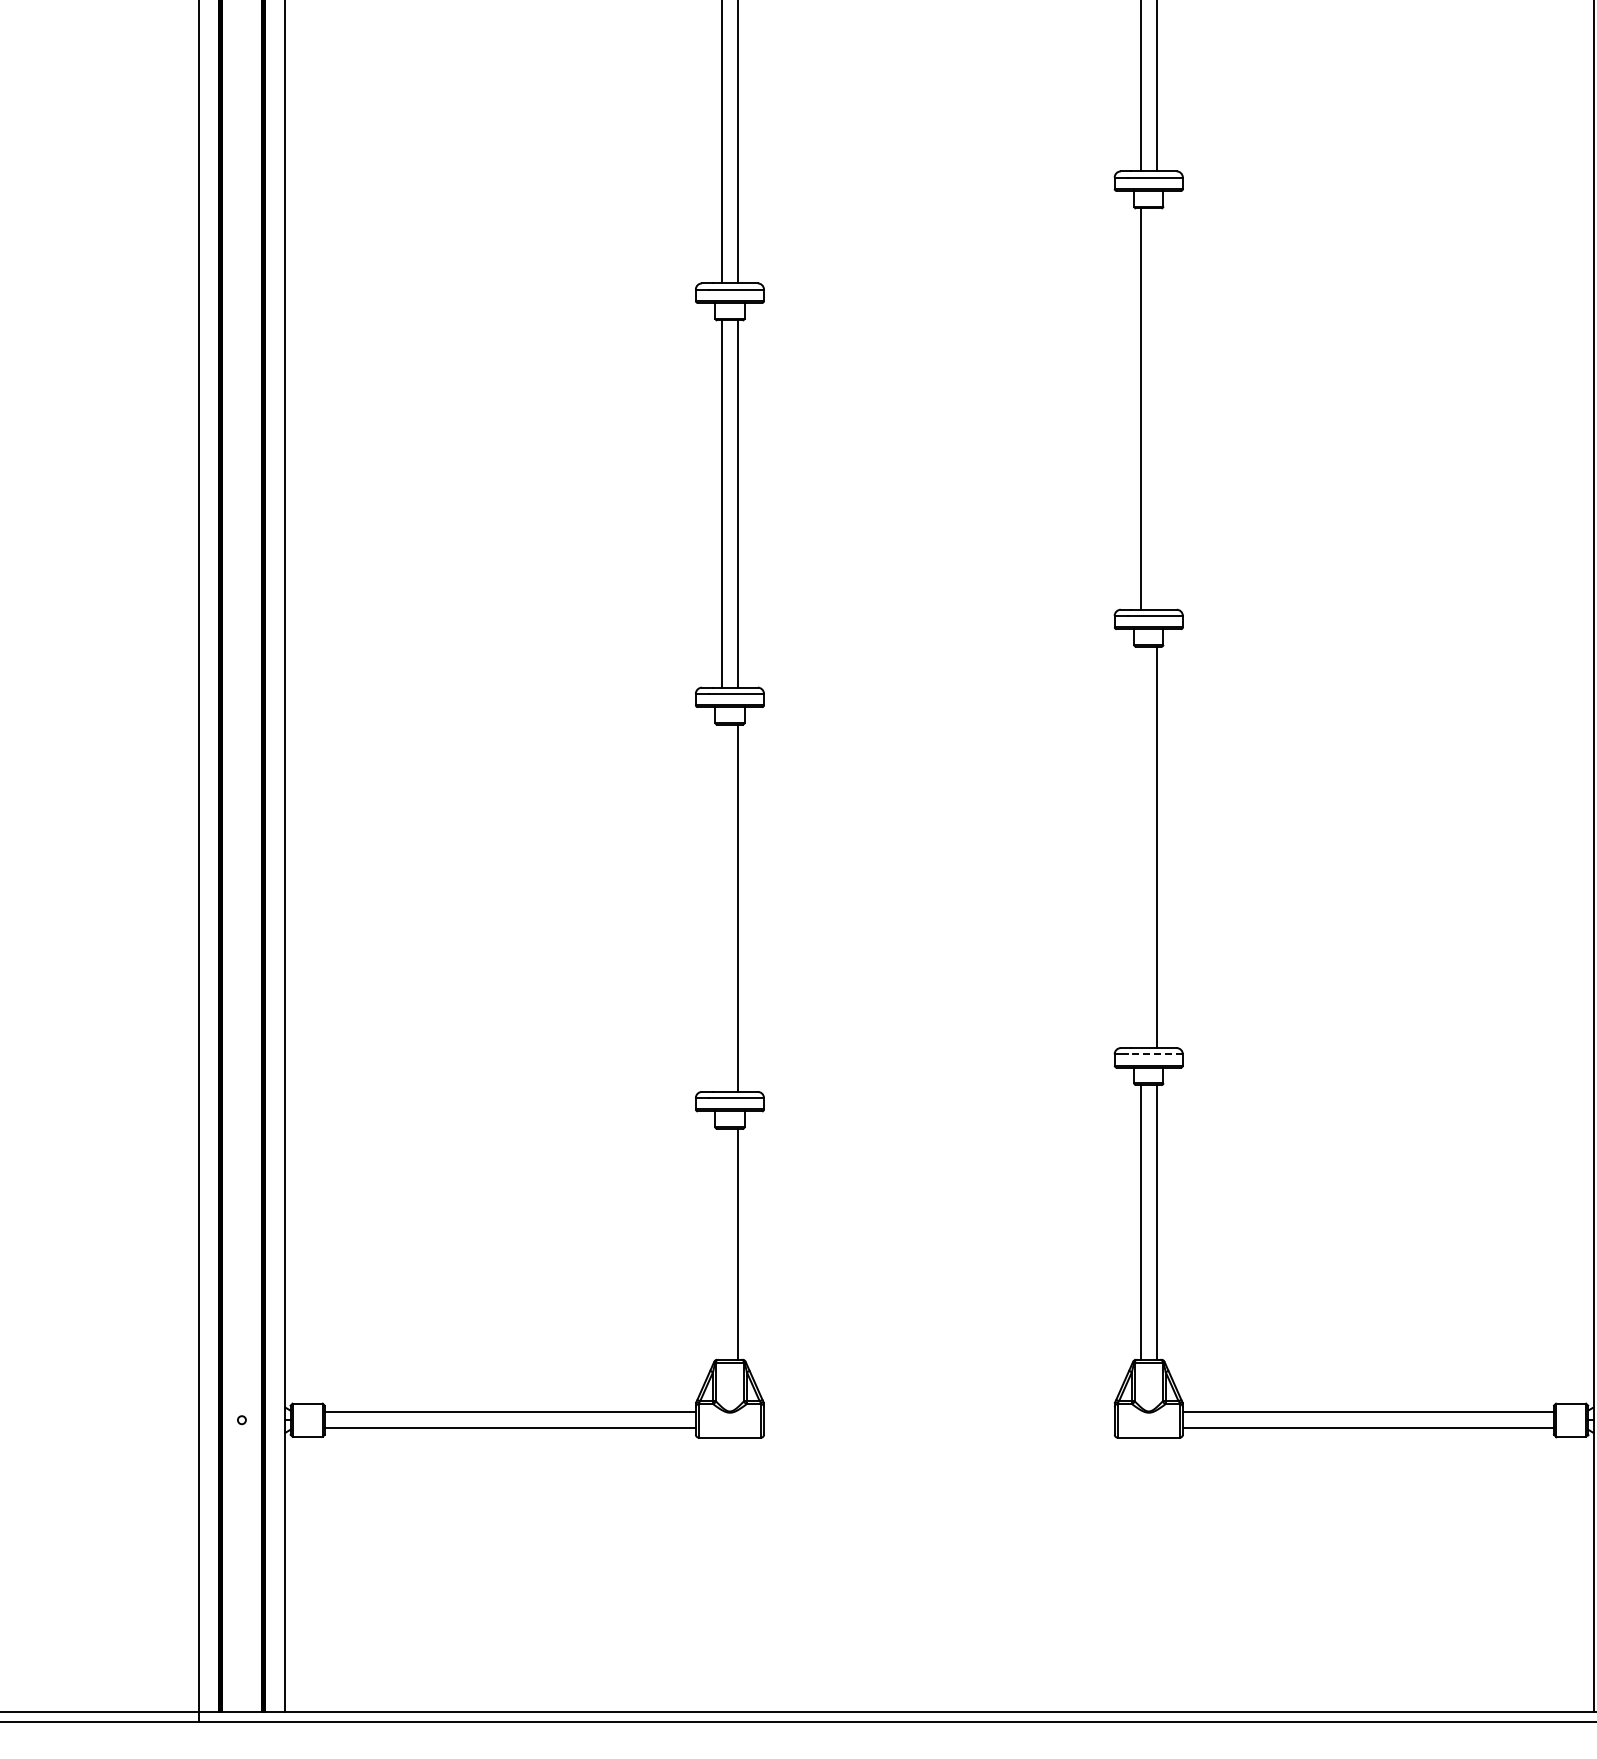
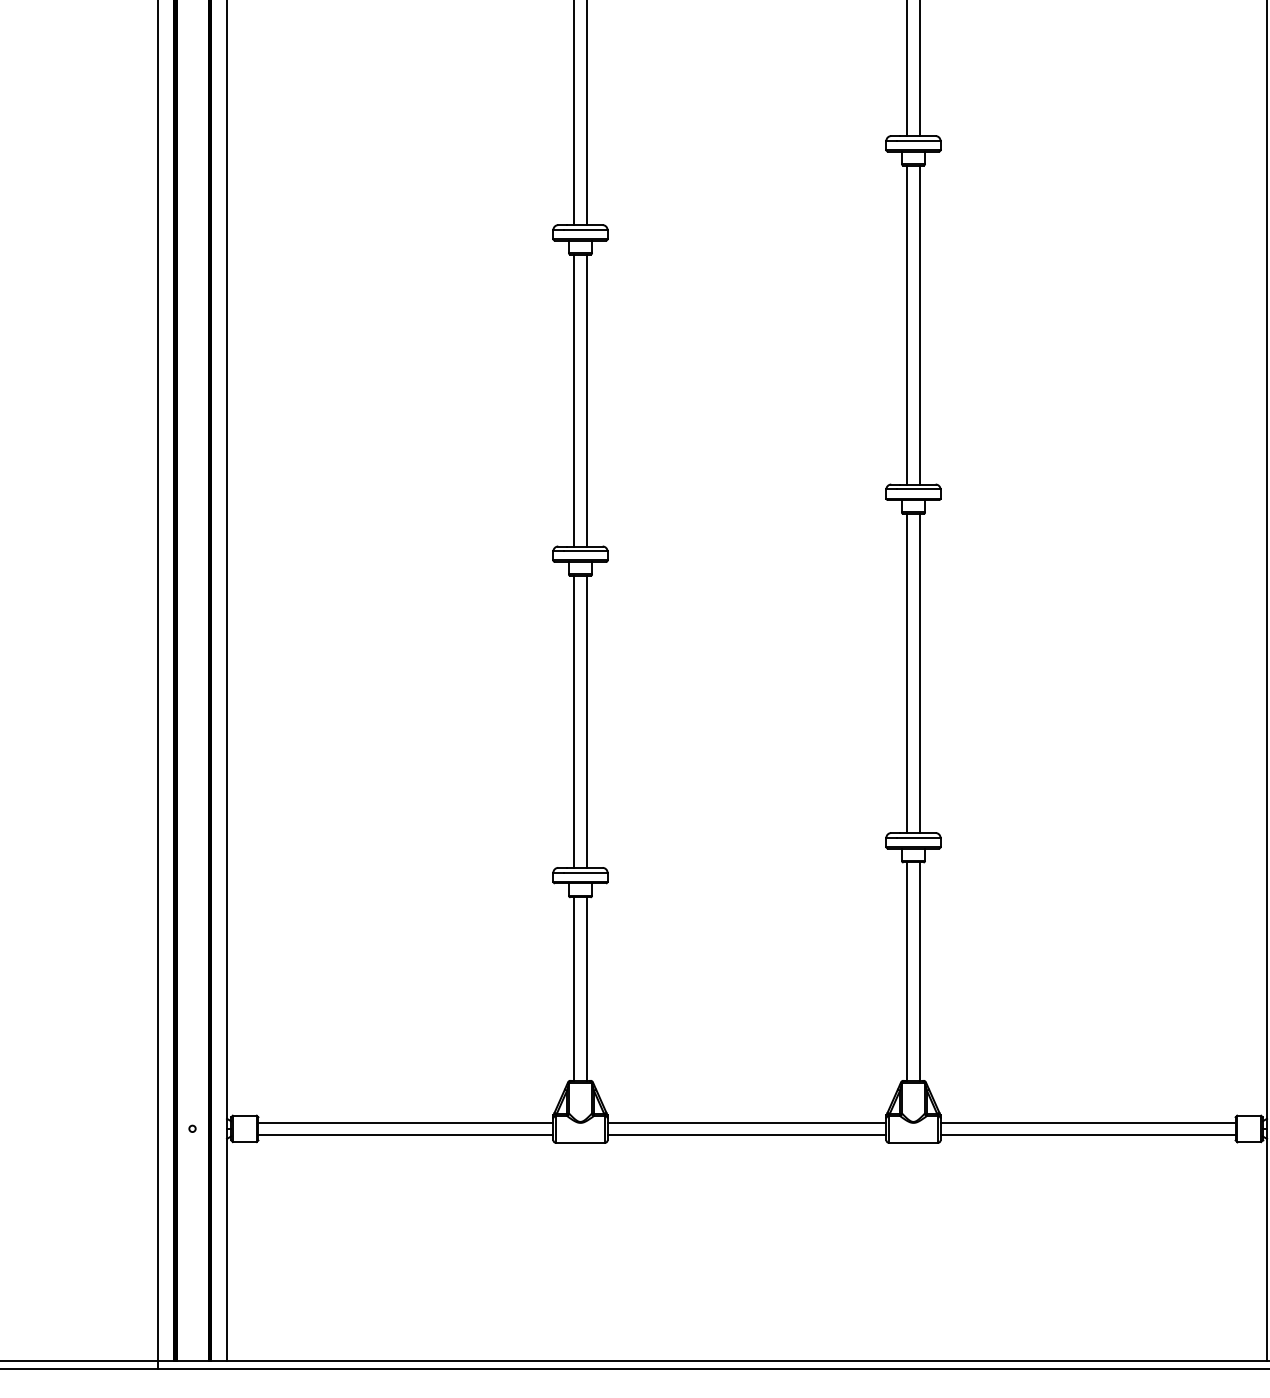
line: (1156, 408) -> (919, 324), added
line: (1141, 847) -> (907, 673), added
line: (722, 907) -> (574, 721), added
line: (1155, 1054) -> (918, 838), dashed -> solid
line: (722, 1243) -> (574, 988), added
line: (939, 1412) -> (747, 1122), added
line: (939, 1428) -> (747, 1135), added

